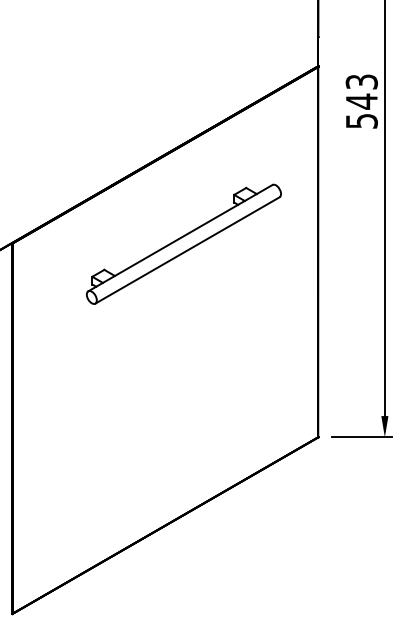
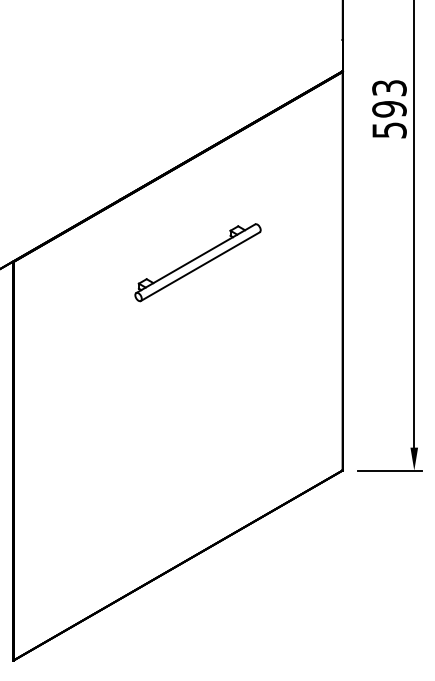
text: (361, 101) -> (389, 109), 543 -> 593
part: (183, 244) -> (197, 262), size x0.6

